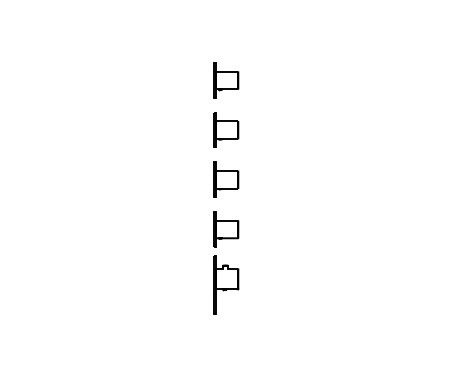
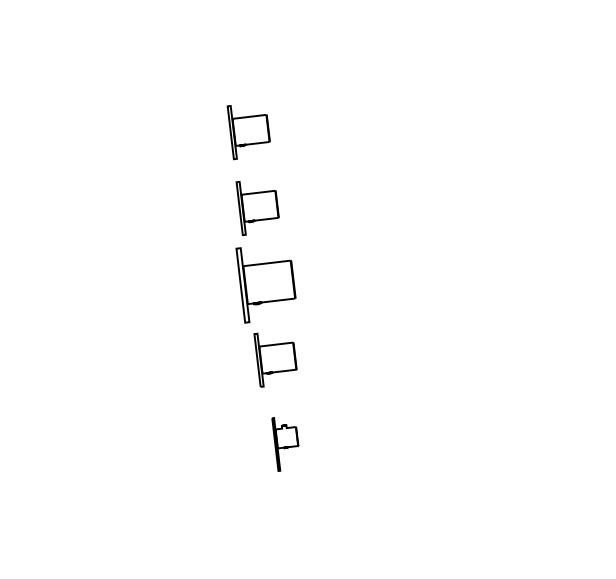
part: (226, 179) -> (268, 281), size x1.4
part: (226, 284) -> (287, 442), size x0.6

